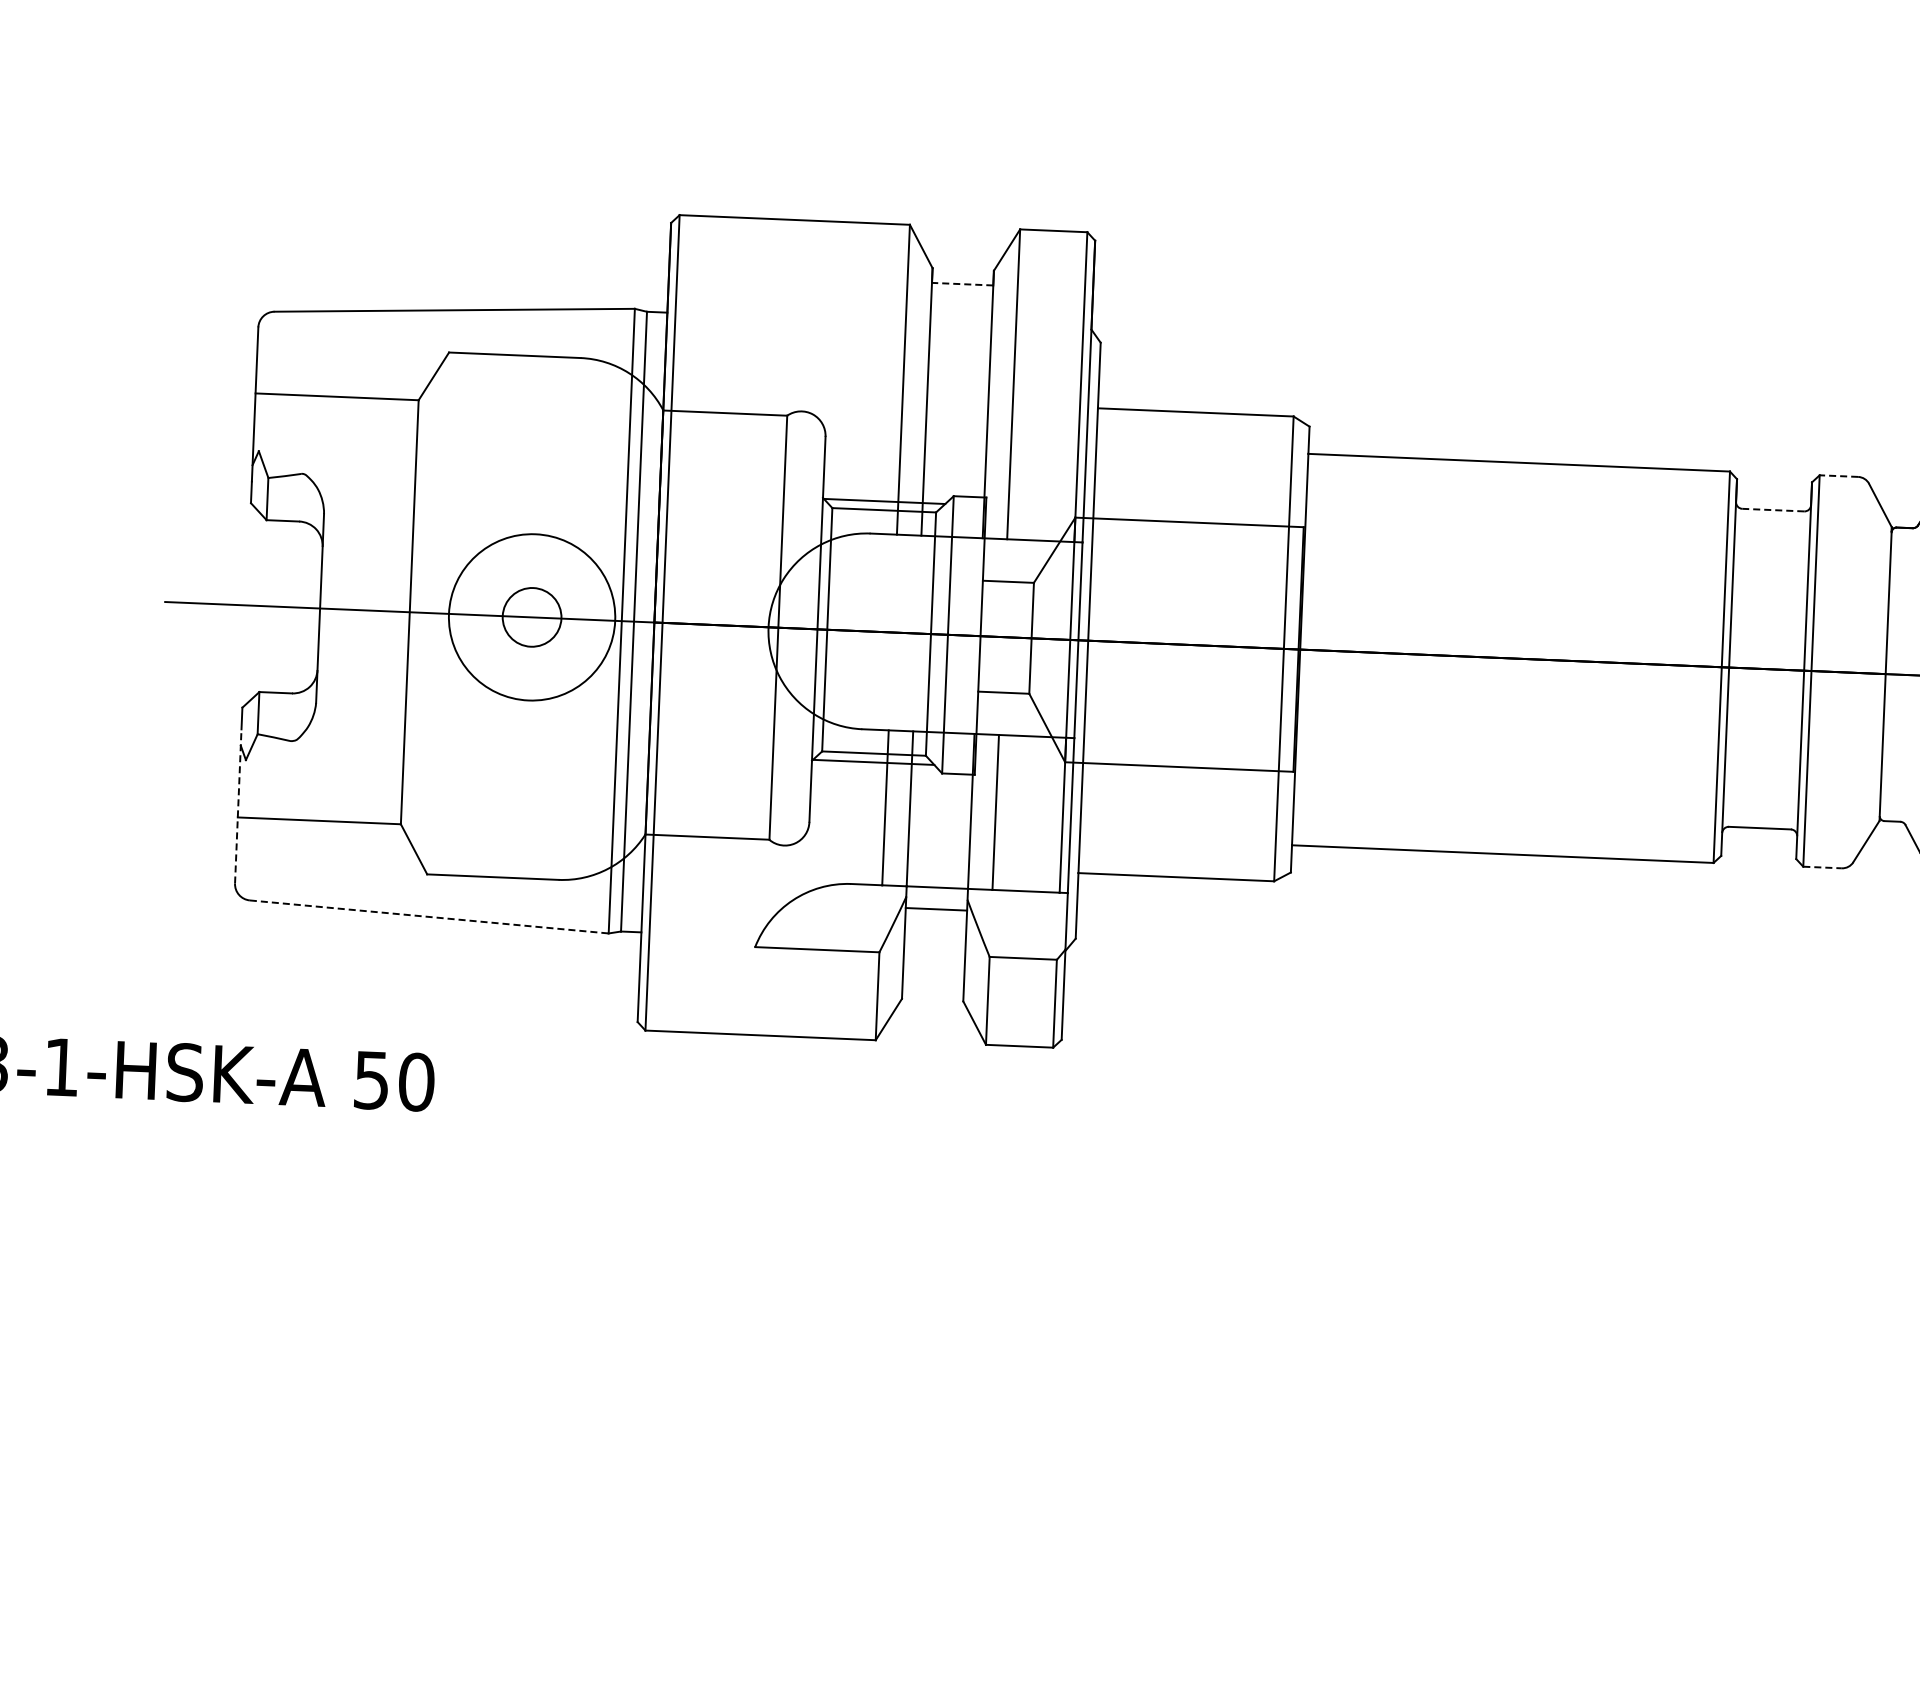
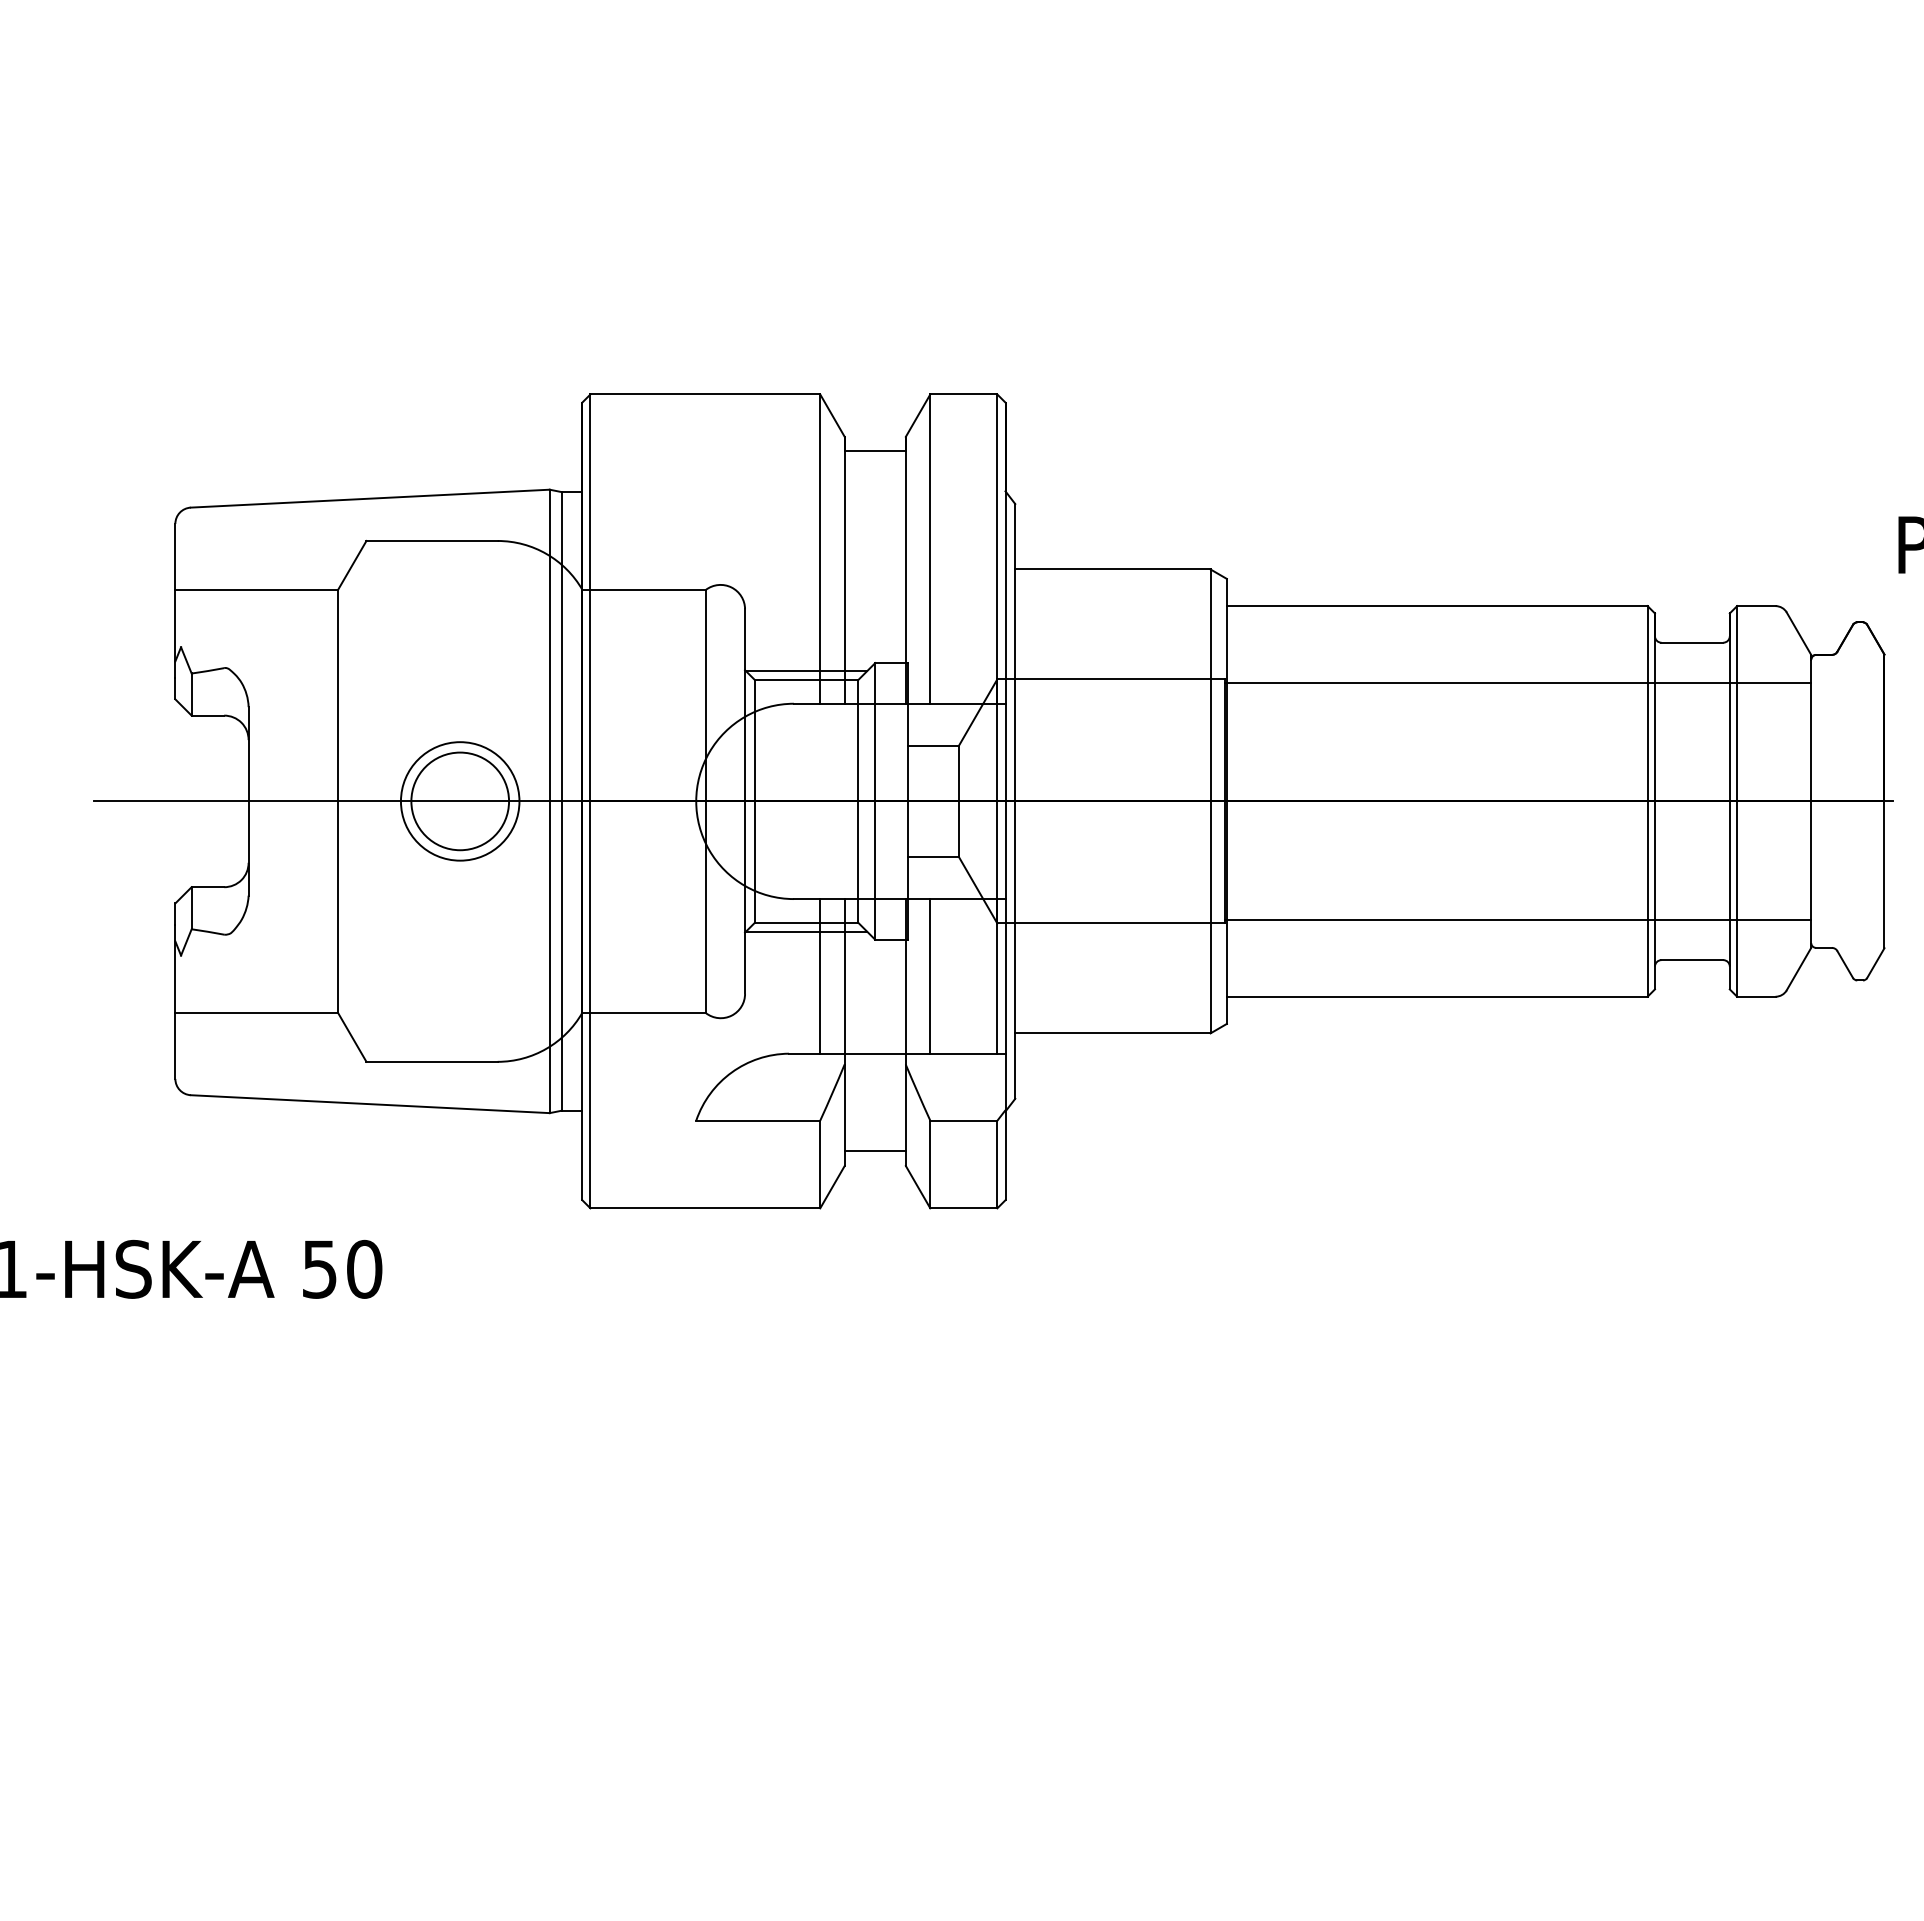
line: (962, 284) -> (875, 451), dashed -> solid
line: (1838, 476) -> (1755, 606), dashed -> solid
line: (1773, 509) -> (1692, 642), dashed -> solid
line: (1597, 543) -> (1518, 683), added
circle: (531, 617) -> (459, 801), size x0.71
circle: (532, 617) -> (460, 801), size x1.67
line: (1587, 780) -> (1518, 919), added
line: (238, 806) -> (175, 1002), dashed -> solid
line: (1822, 867) -> (1756, 996), dashed -> solid
line: (935, 909) -> (874, 1151), moved
line: (429, 917) -> (370, 1104), dashed -> solid

